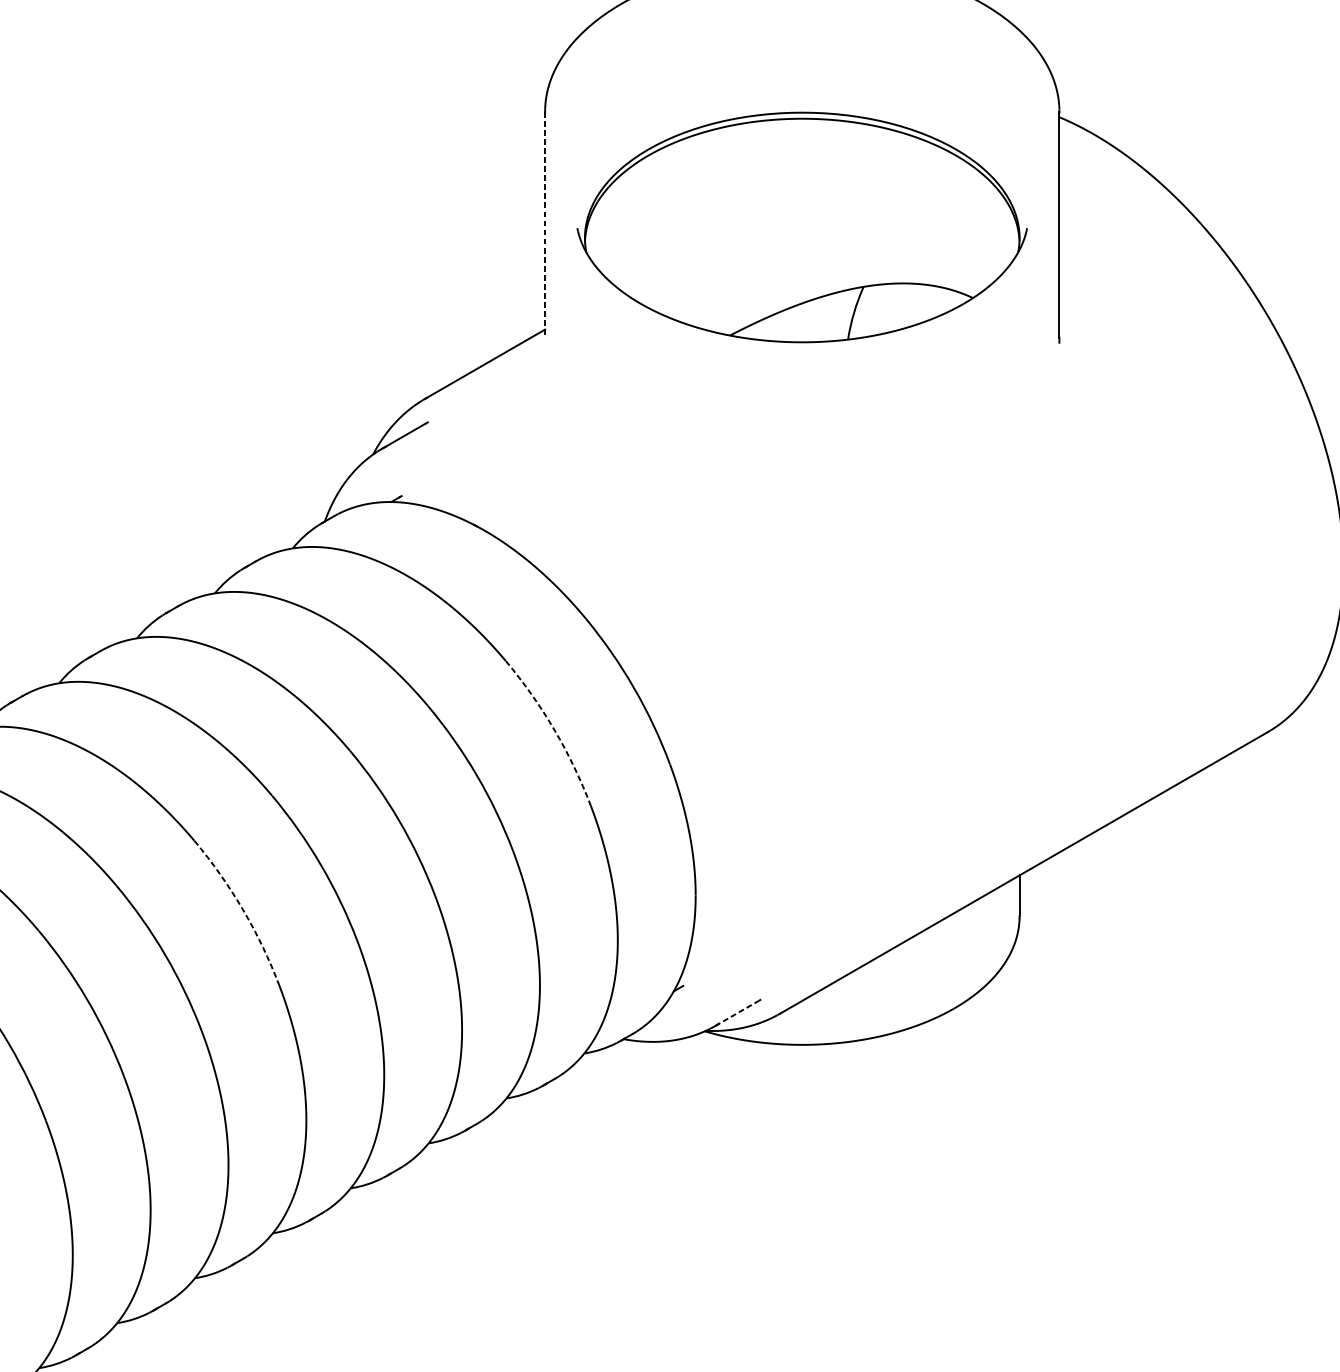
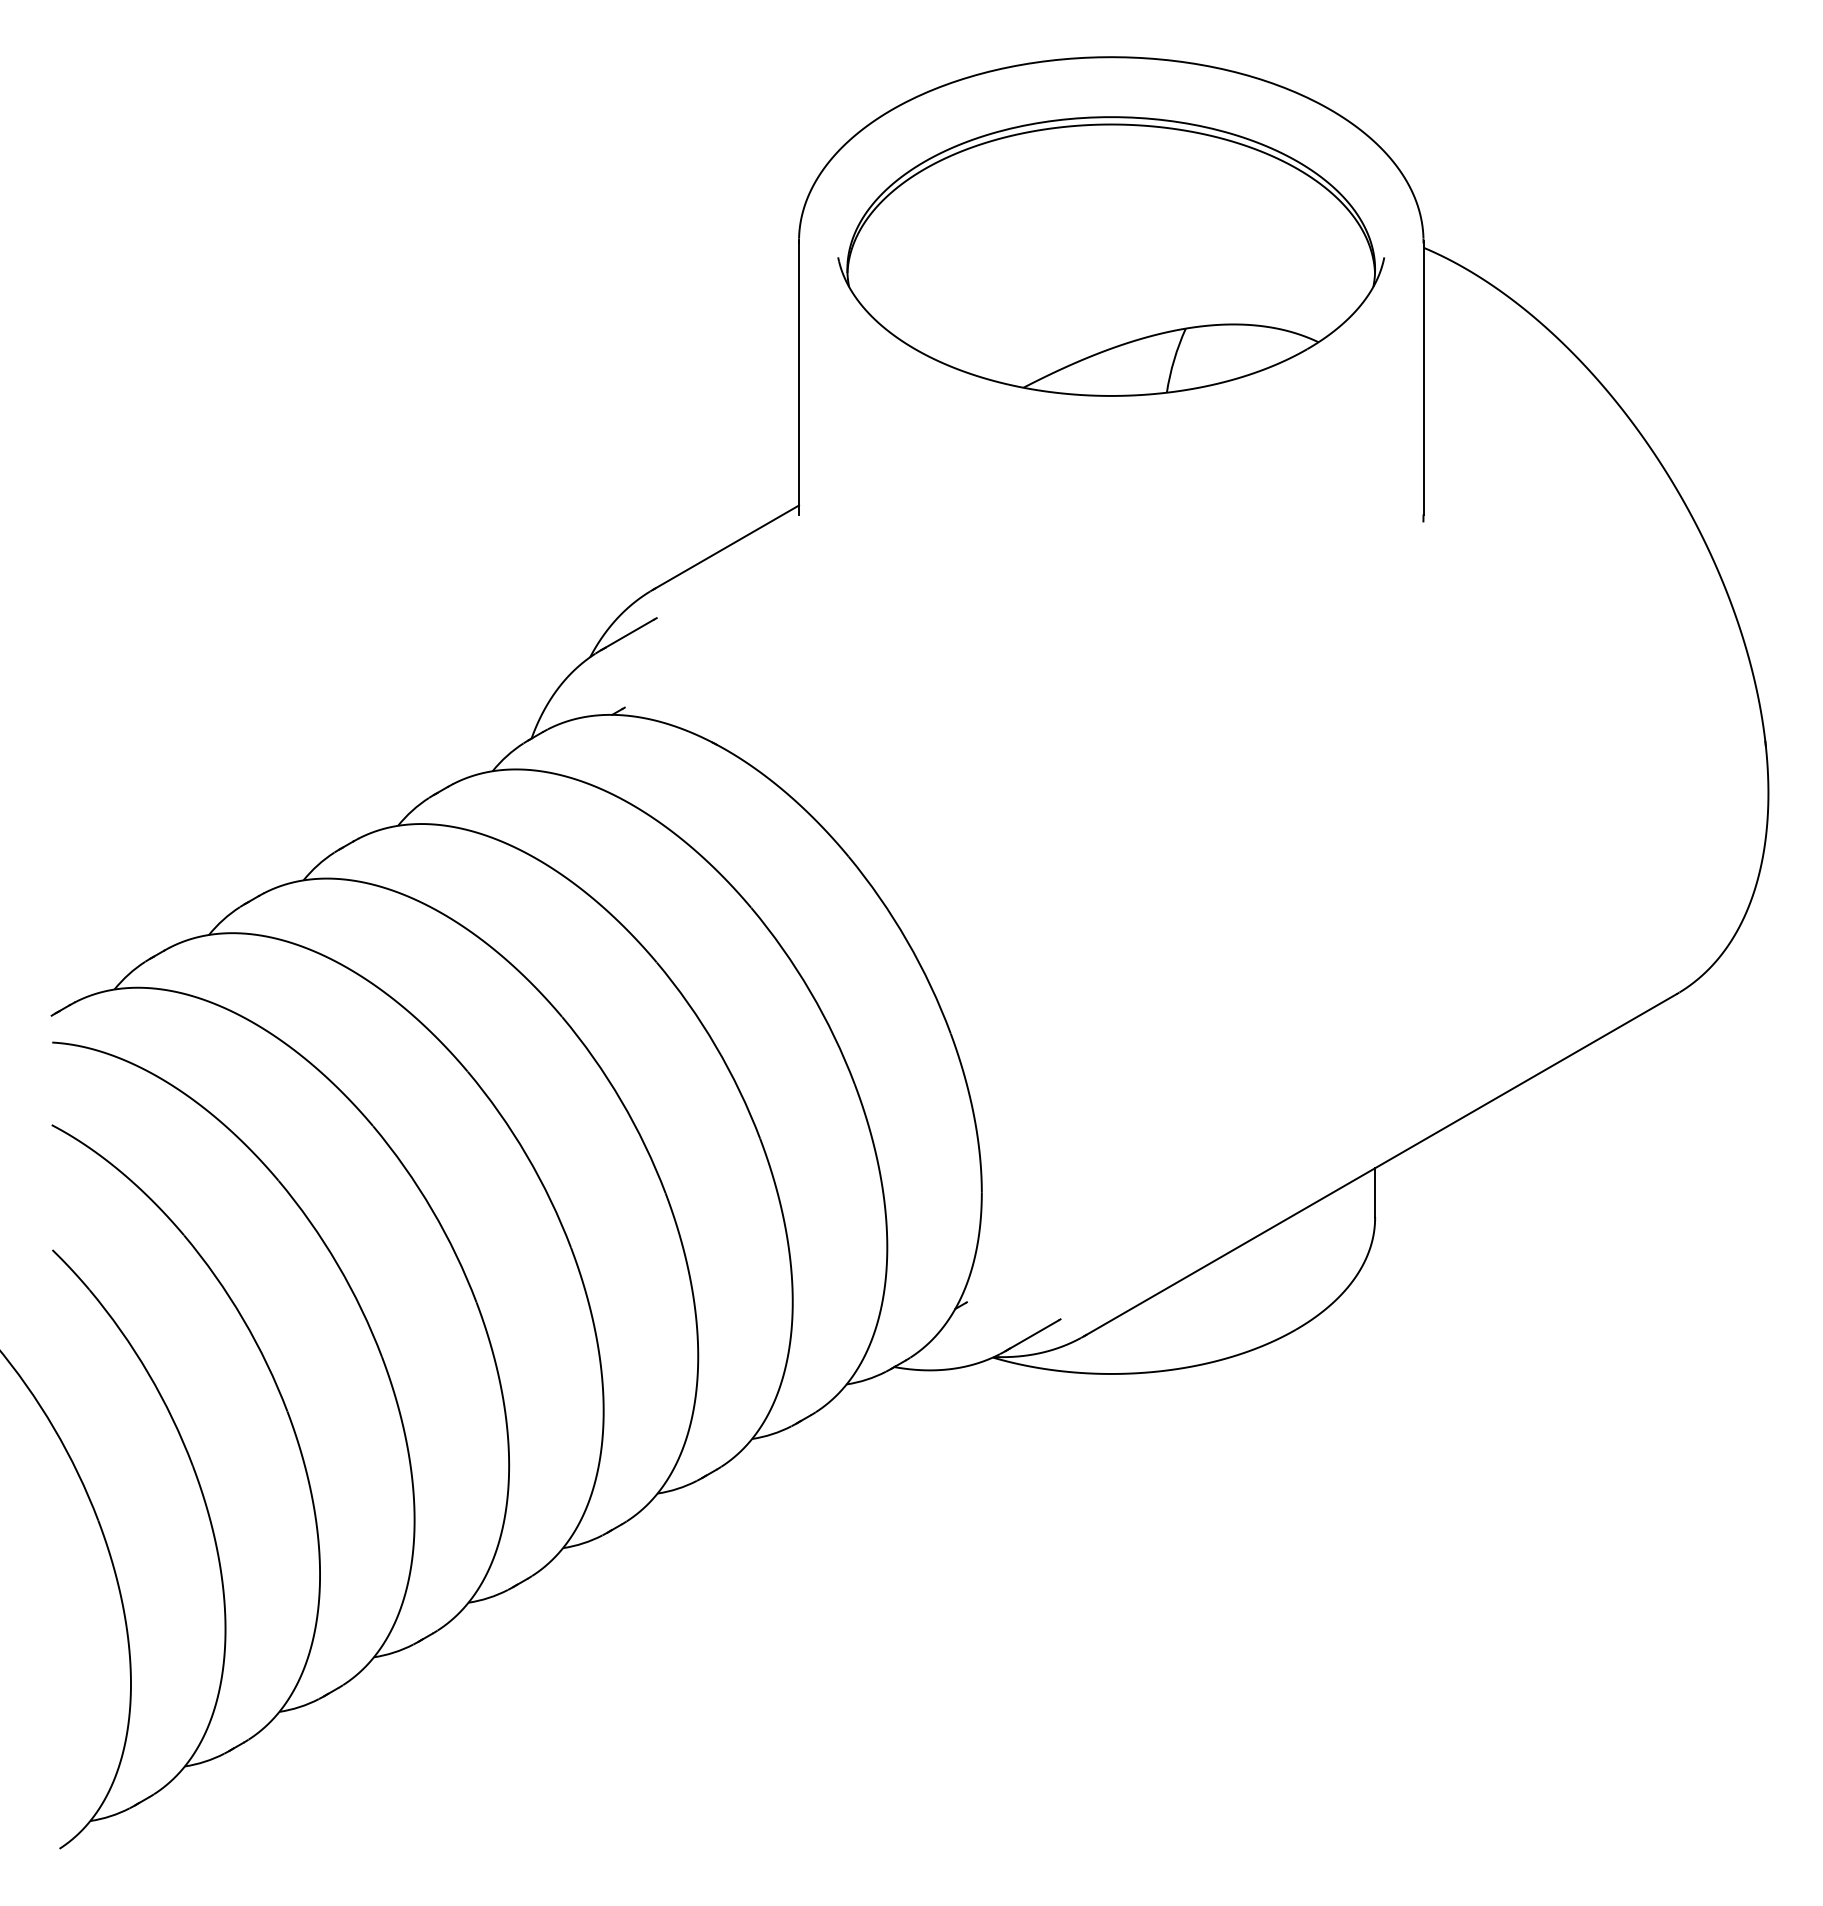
line: (545, 224) -> (799, 378), dashed -> solid
part: (801, 227) -> (1110, 256), moved
arc: (554, 729) -> (810, 991), dashed -> solid
arc: (243, 910) -> (432, 1210), dashed -> solid
line: (737, 1013) -> (1032, 1335), dashed -> solid

